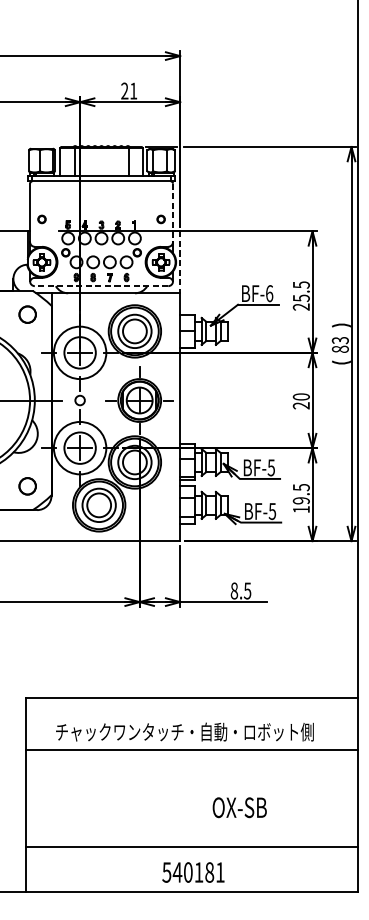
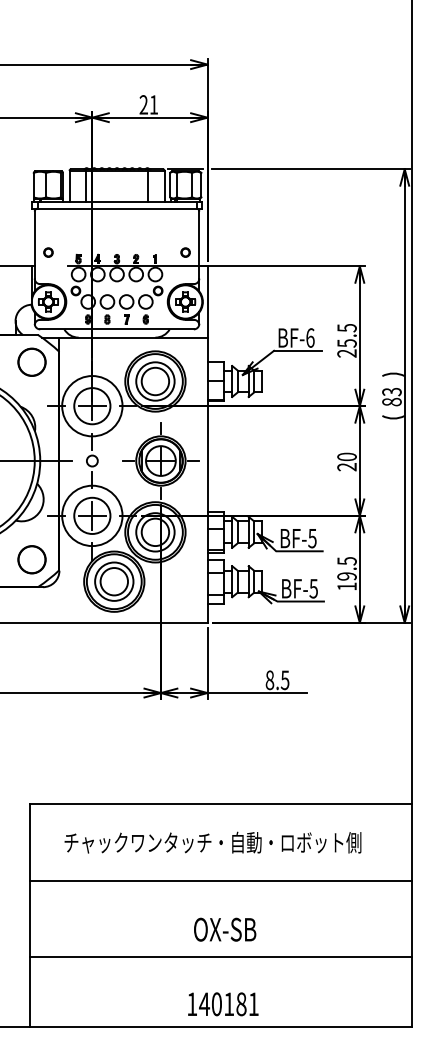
line: (173, 213) -> (199, 245), dashed -> solid
line: (180, 261) -> (207, 301), dashed -> solid
line: (101, 286) -> (117, 329), dashed -> solid
circle: (27, 314) -> (31, 361), size x1.43
circle: (27, 486) -> (31, 559), size x1.43
line: (191, 750) -> (220, 880), moved
text: (240, 807) -> (225, 929), moved
line: (191, 847) -> (220, 957), moved
text: (167, 872) -> (192, 1004), 540181 -> 140181

